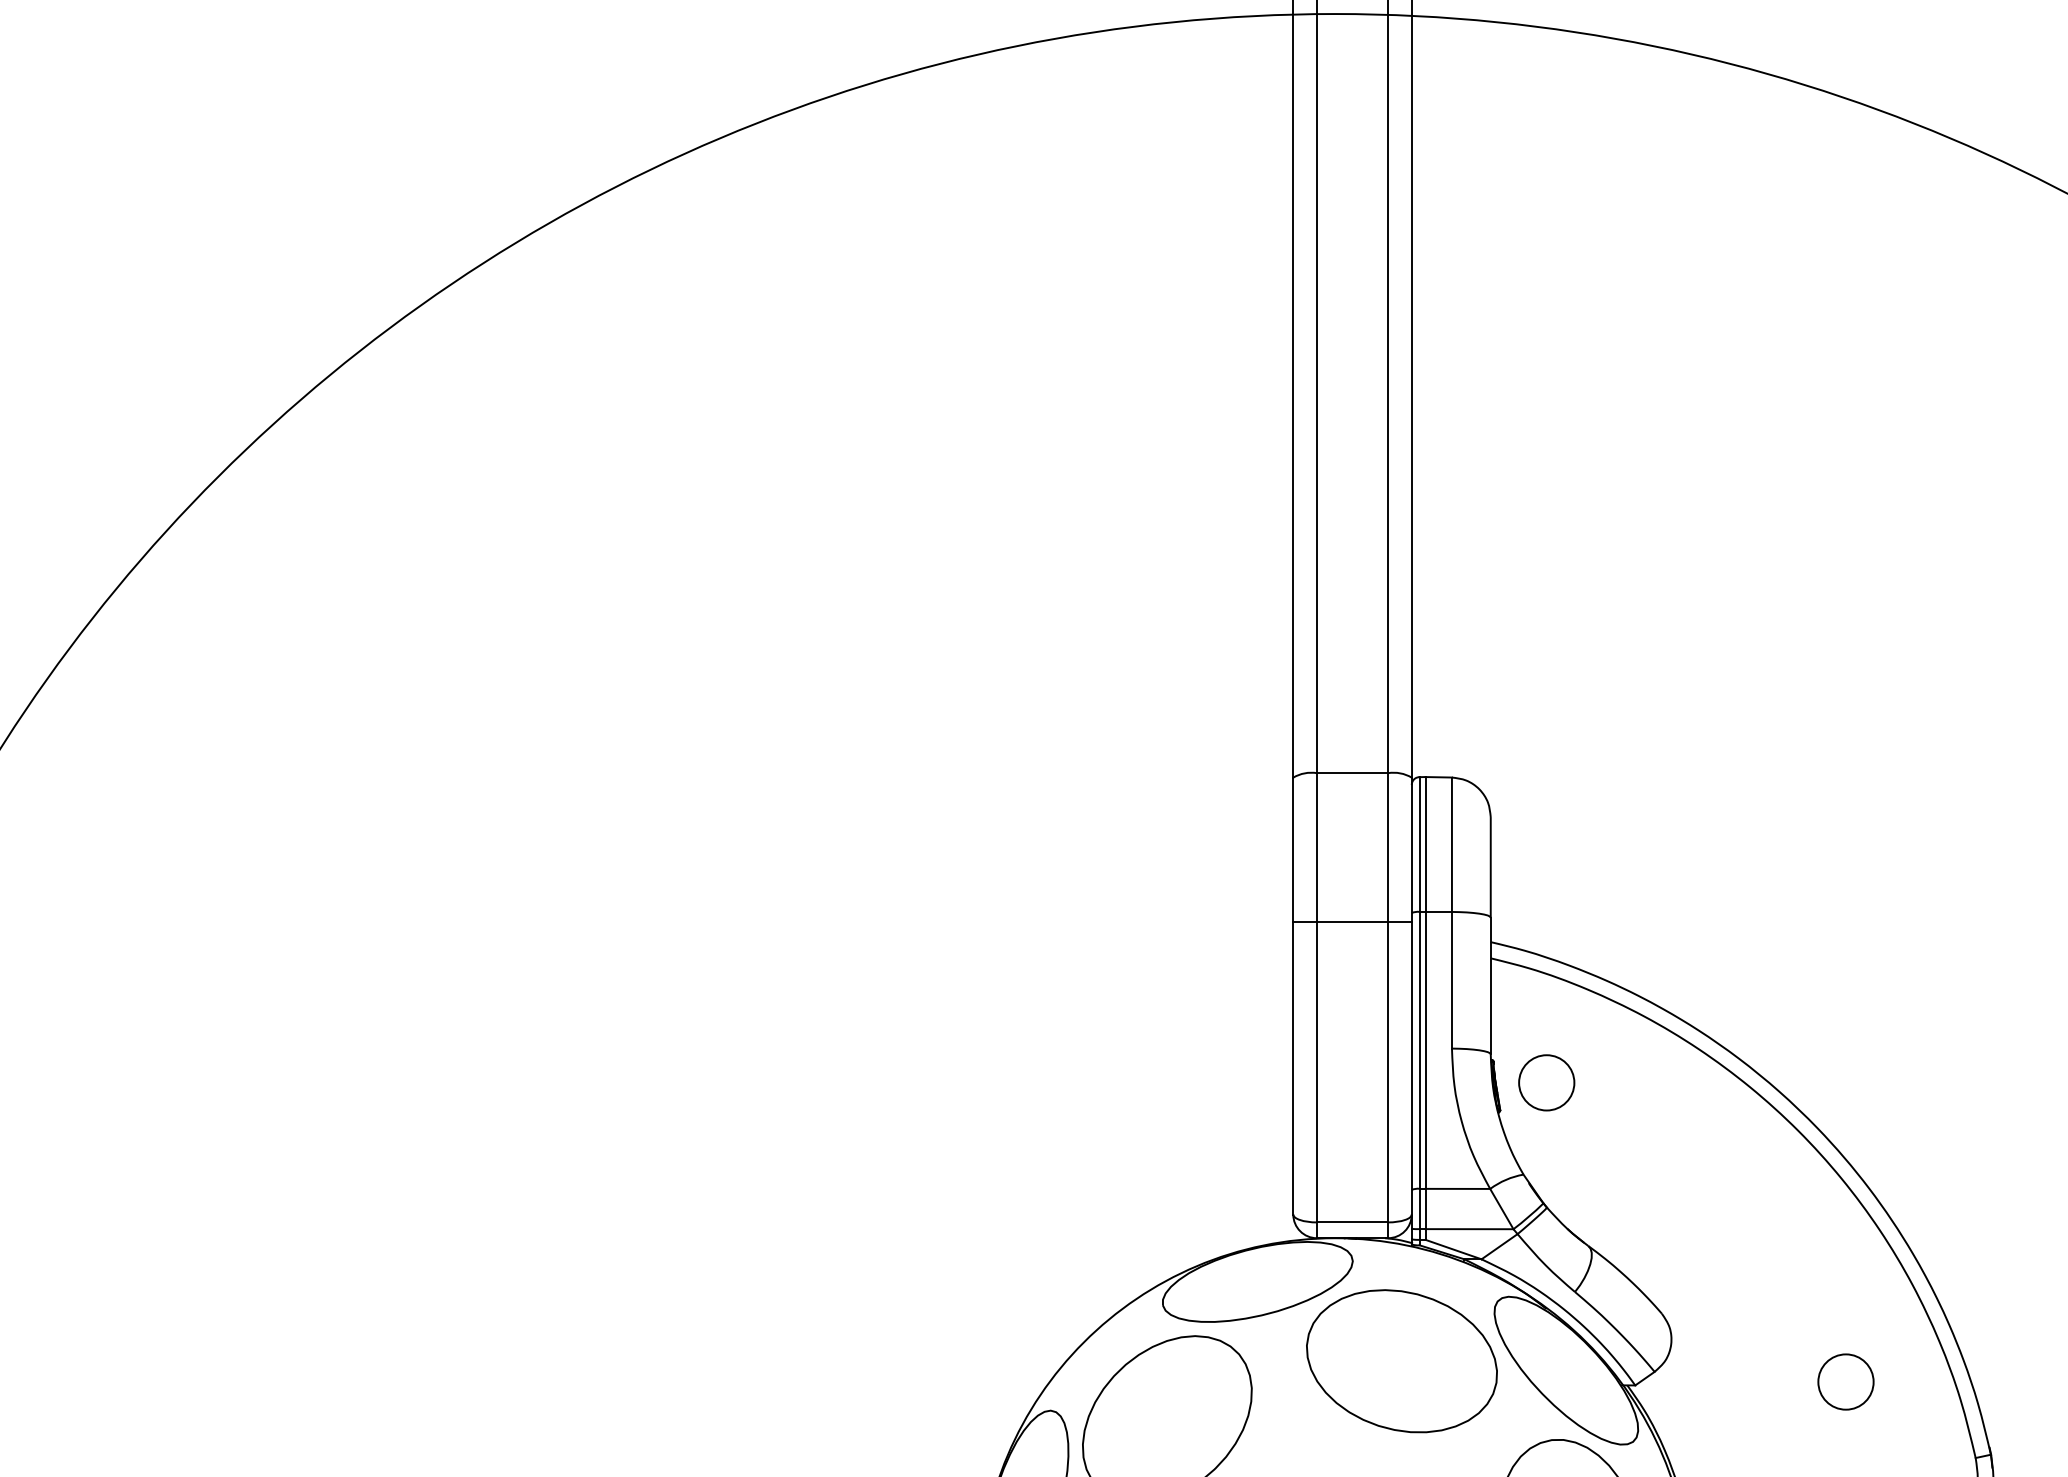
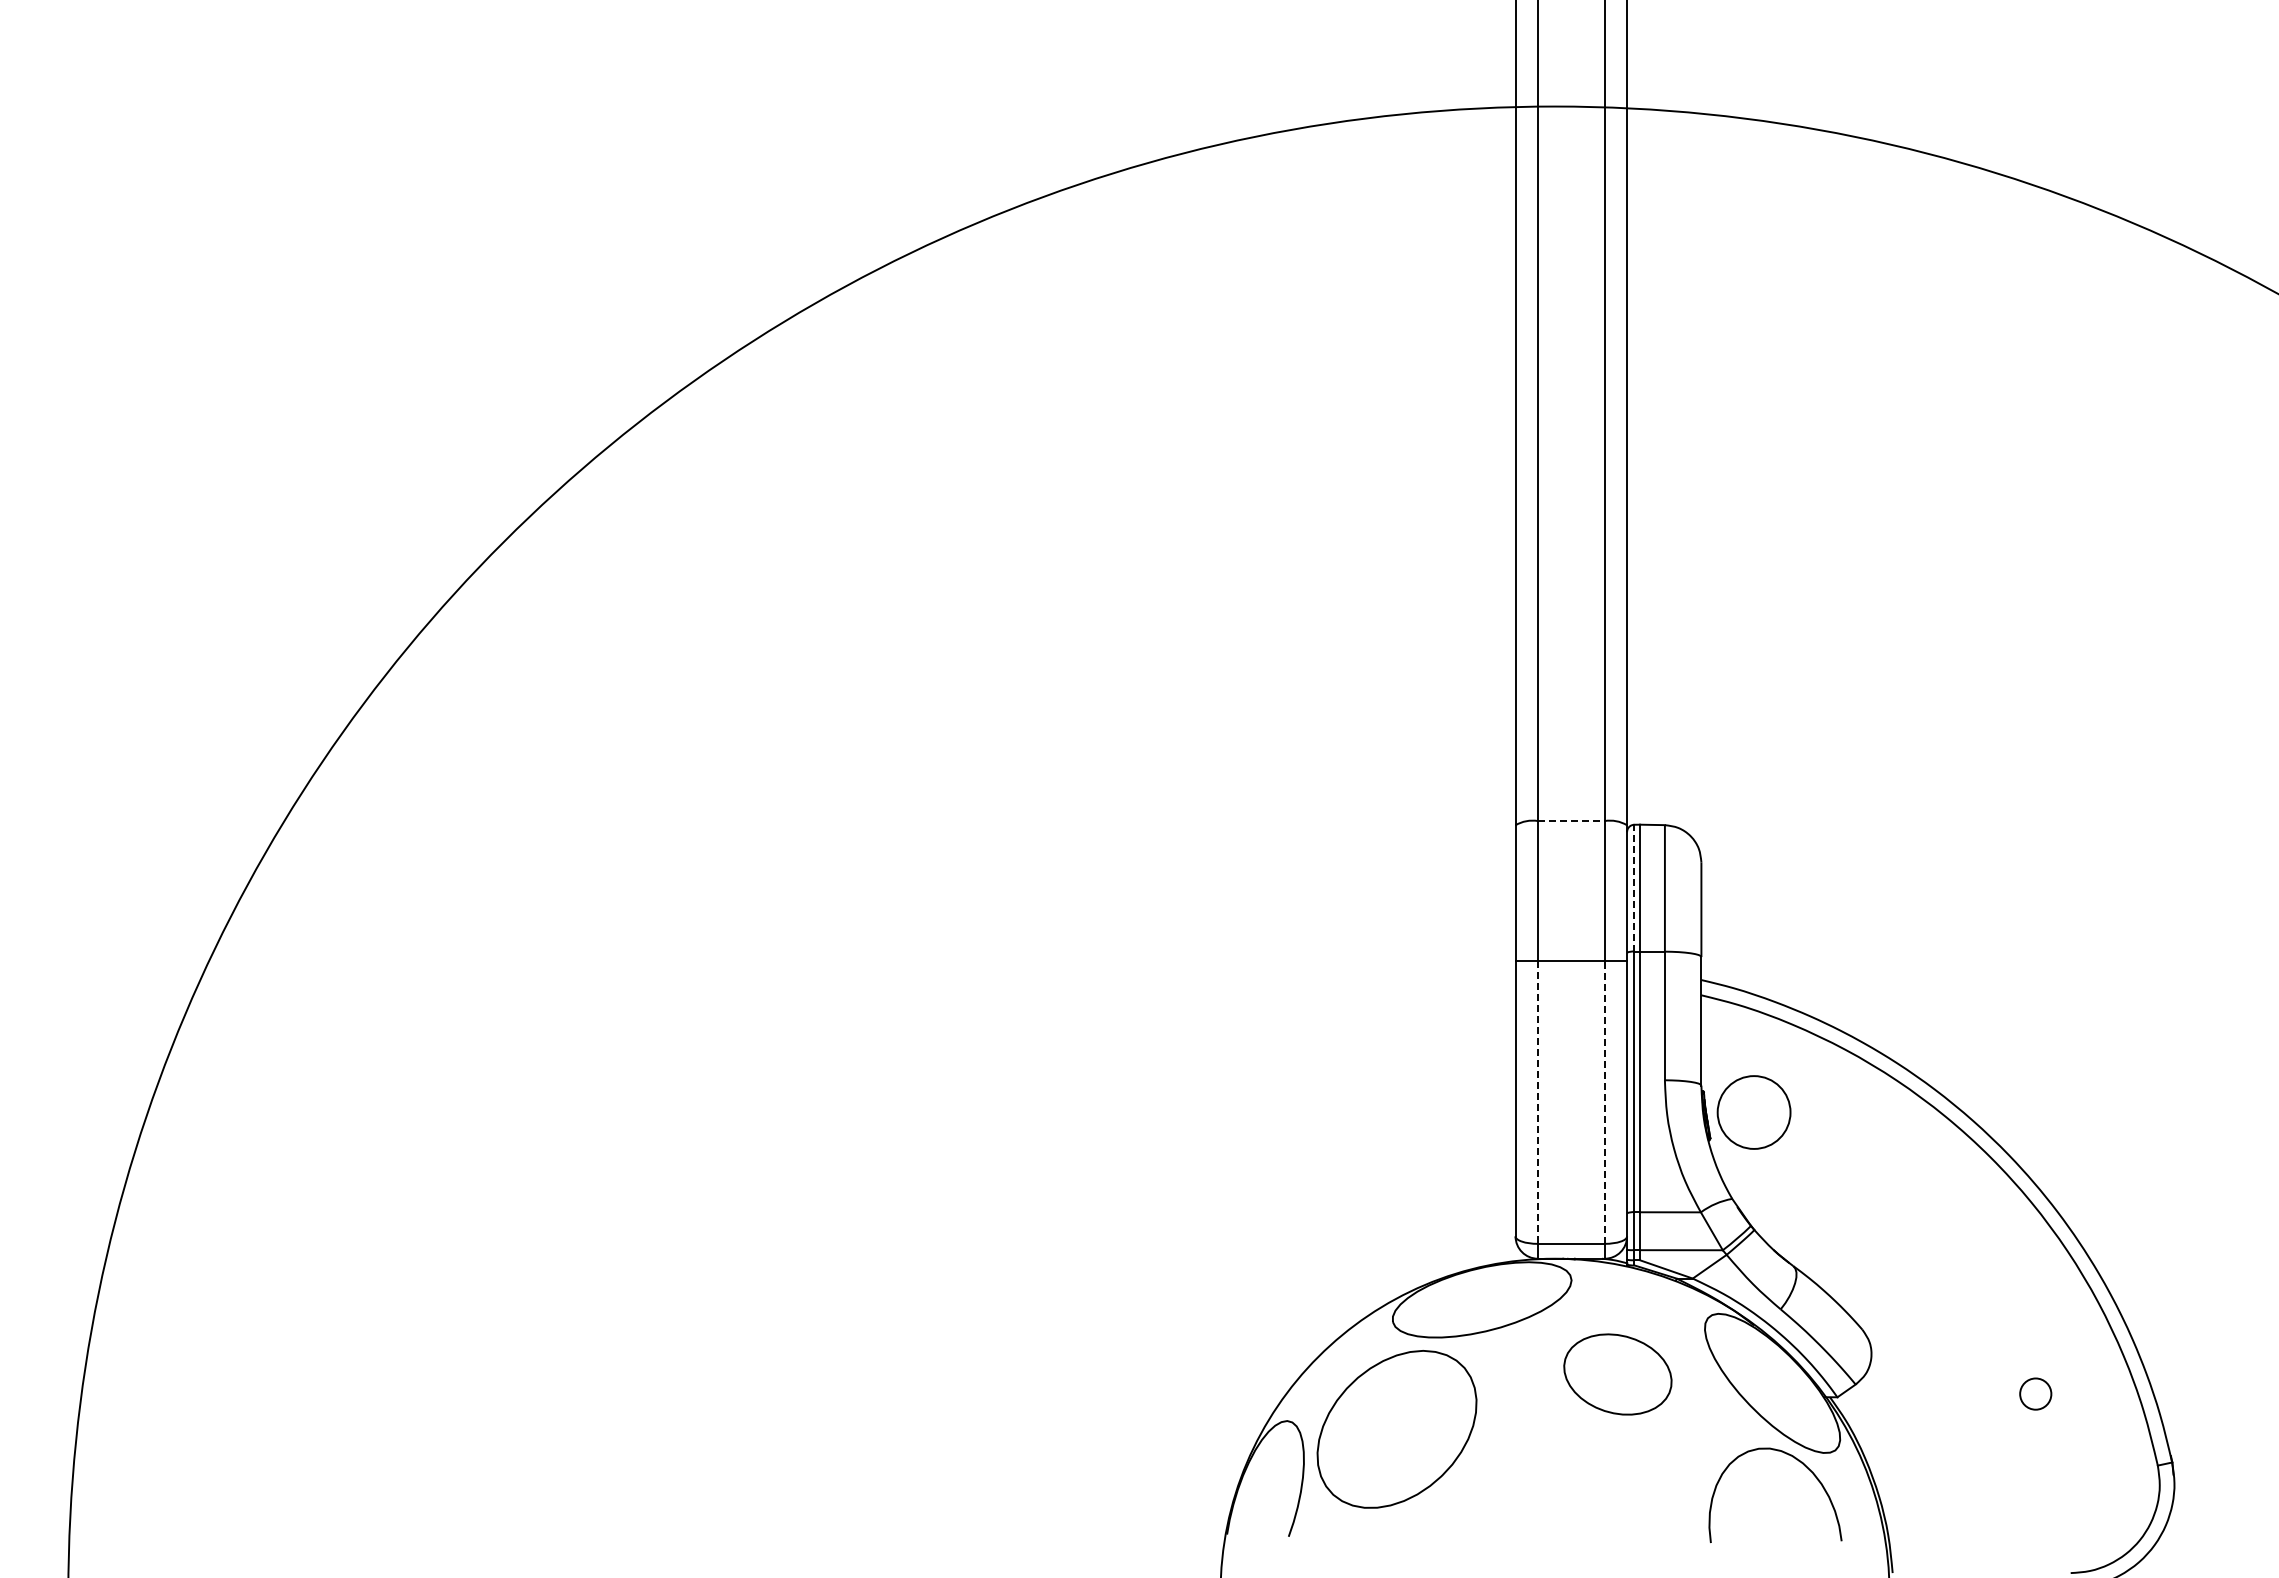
line: (1352, 773) -> (1571, 821), solid -> dashed
line: (1419, 843) -> (1634, 887), solid -> dashed
line: (1387, 1072) -> (1604, 1102), solid -> dashed
line: (1316, 1073) -> (1537, 1103), solid -> dashed
circle: (1547, 1082) -> (1754, 1112), size x1.4
part: (1401, 1361) -> (1617, 1374), size x0.6
circle: (1845, 1382) -> (2035, 1394), size x0.6

